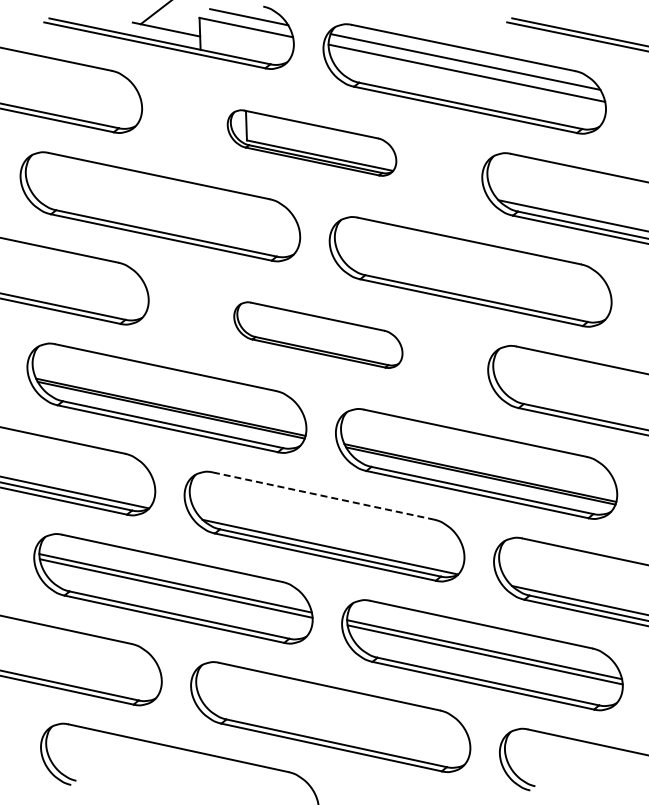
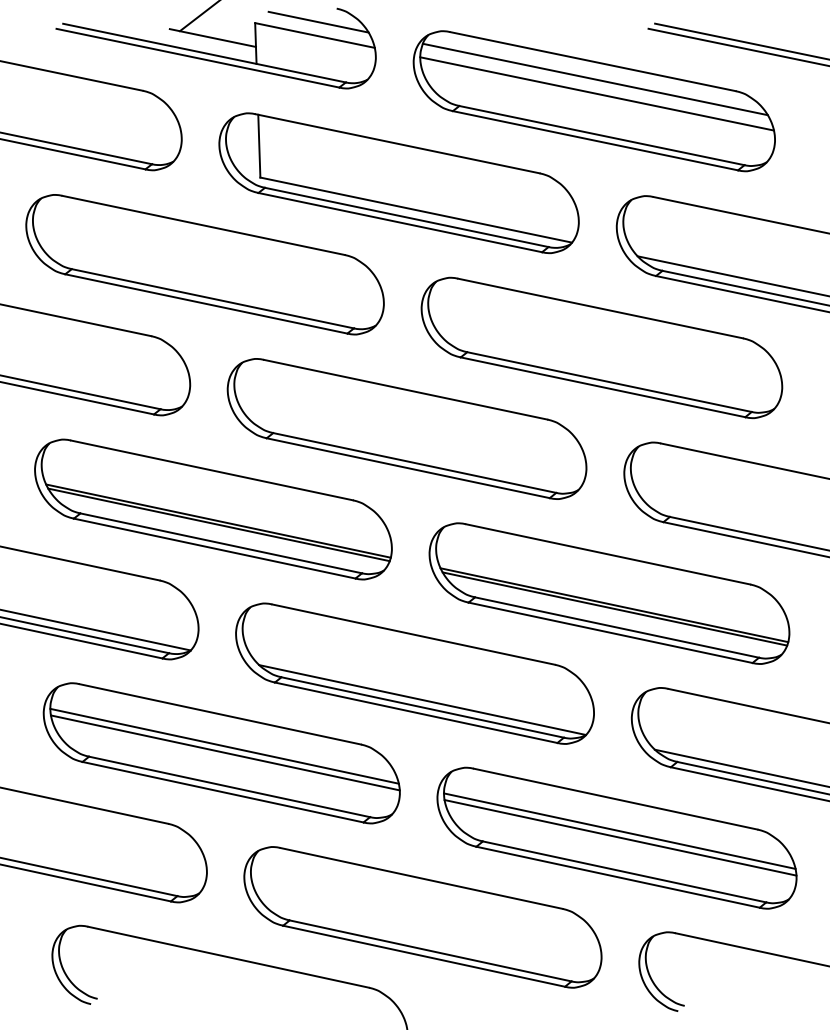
part: (311, 142) -> (398, 182), size x1.67
part: (318, 334) -> (407, 428), size x1.67
line: (323, 496) -> (413, 635), dashed -> solid

